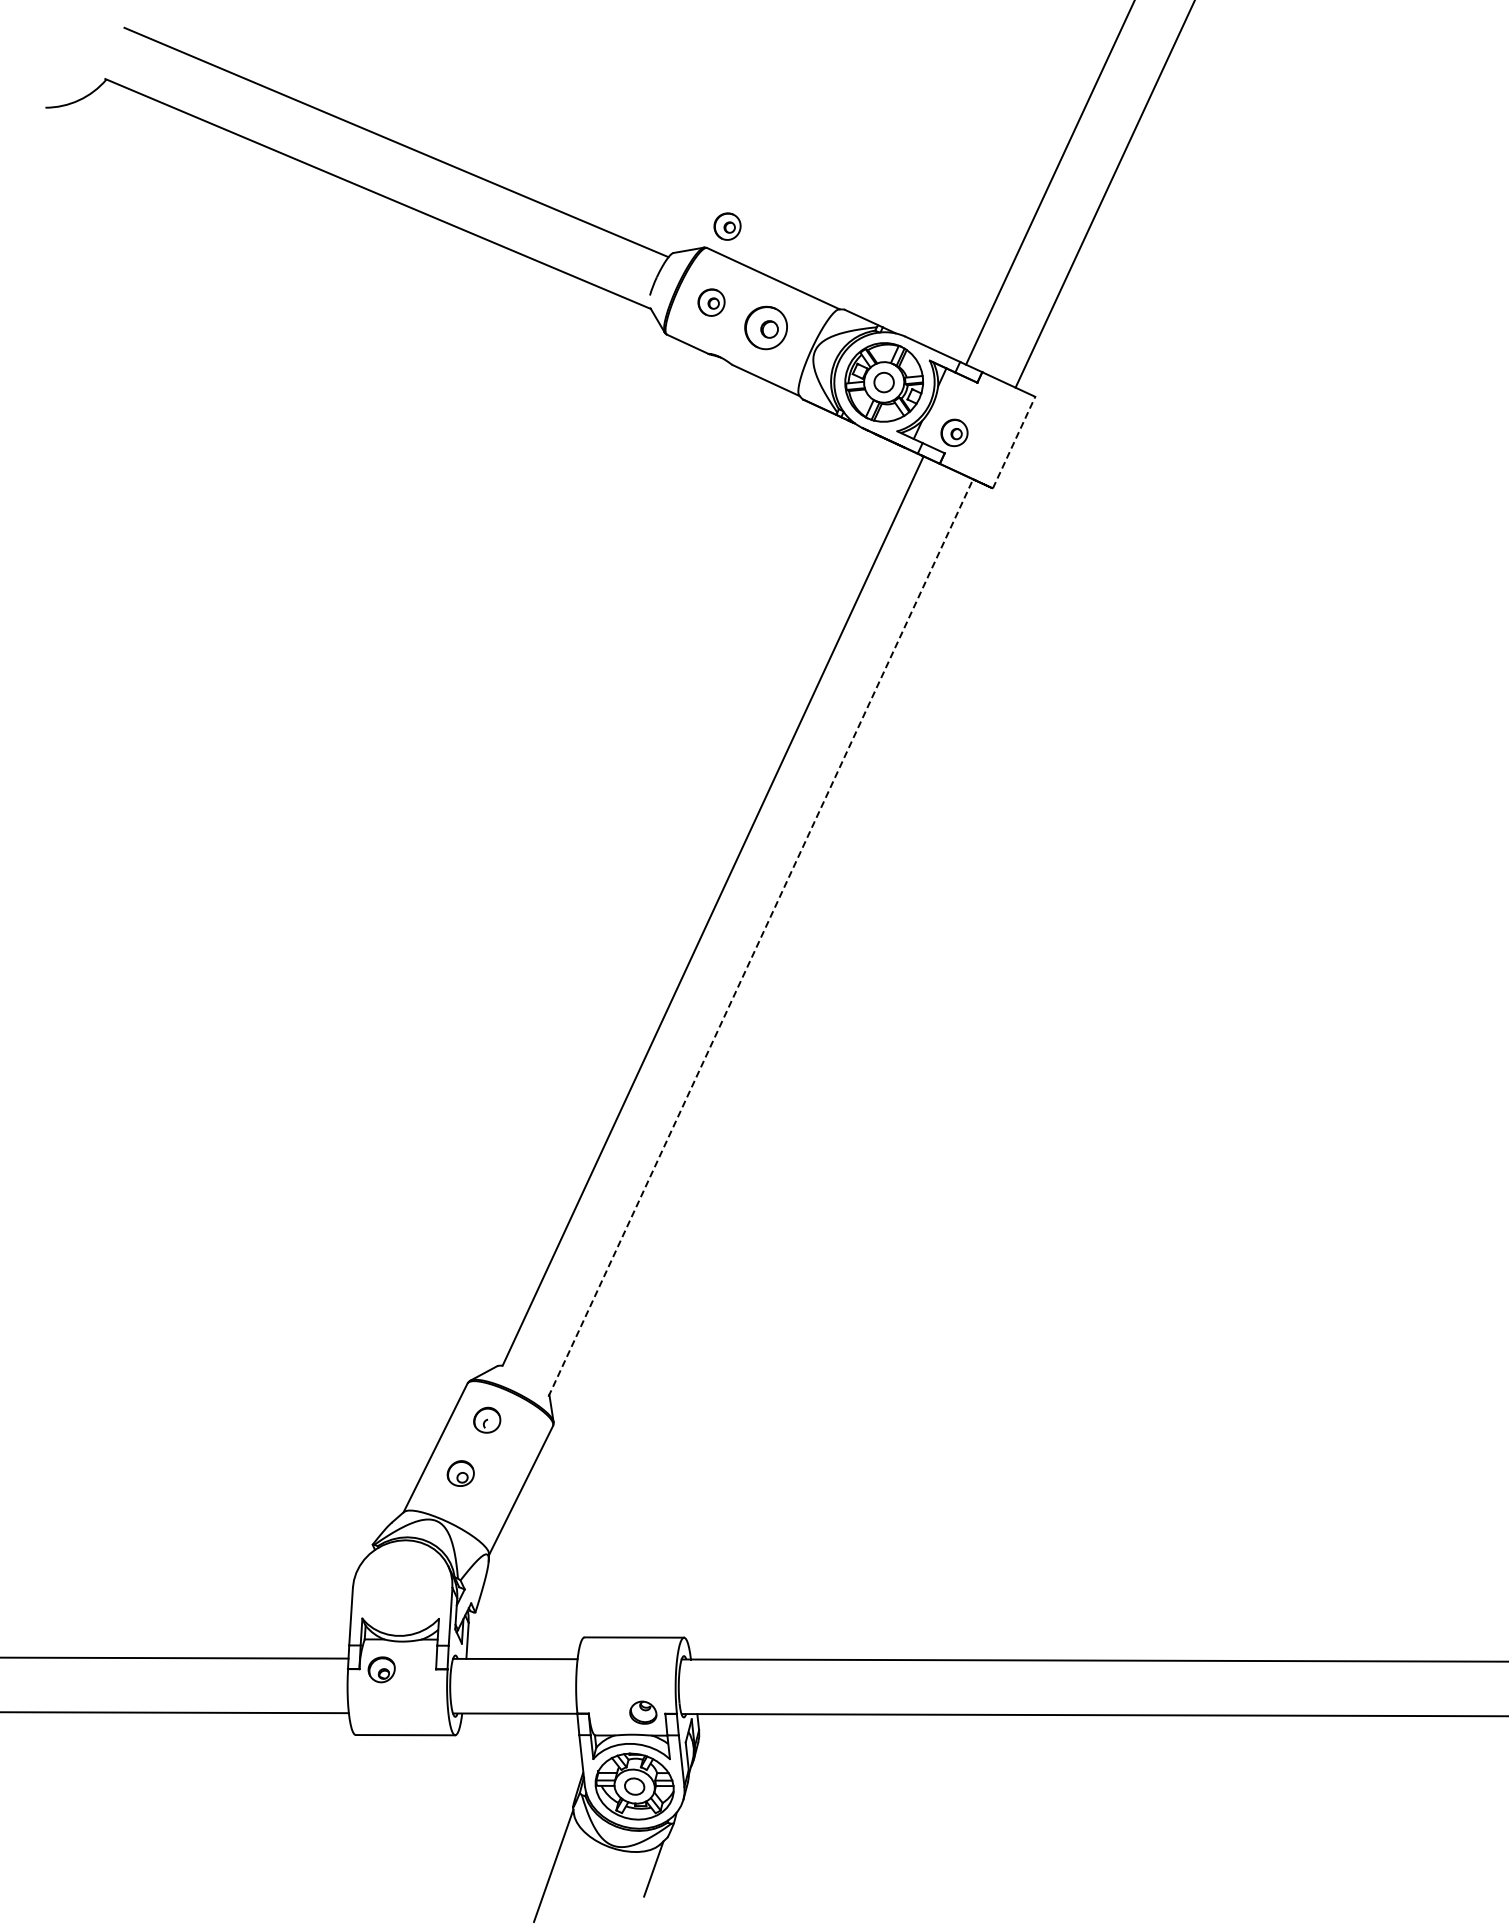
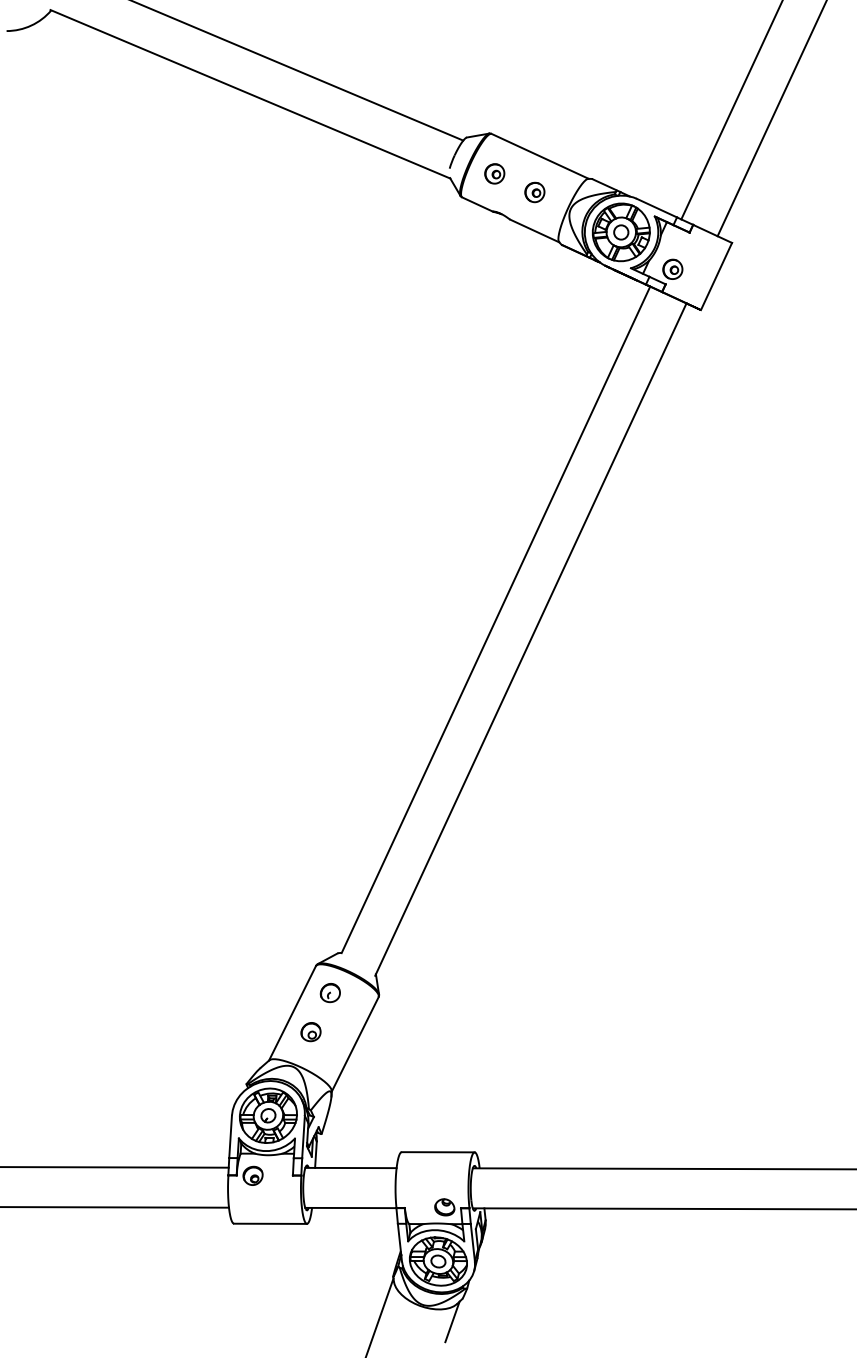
part: (727, 226) -> (506, 118), removed
part: (766, 327) -> (535, 192), size x0.62
line: (1014, 442) -> (716, 276), dashed -> solid
line: (761, 937) -> (531, 639), dashed -> solid
part: (402, 1587) -> (268, 1115), added

